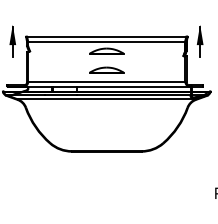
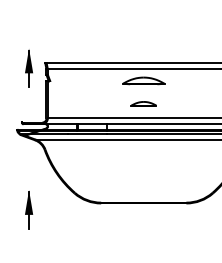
part: (106, 69) -> (143, 103), size x0.6
part: (12, 157) -> (28, 210), added

